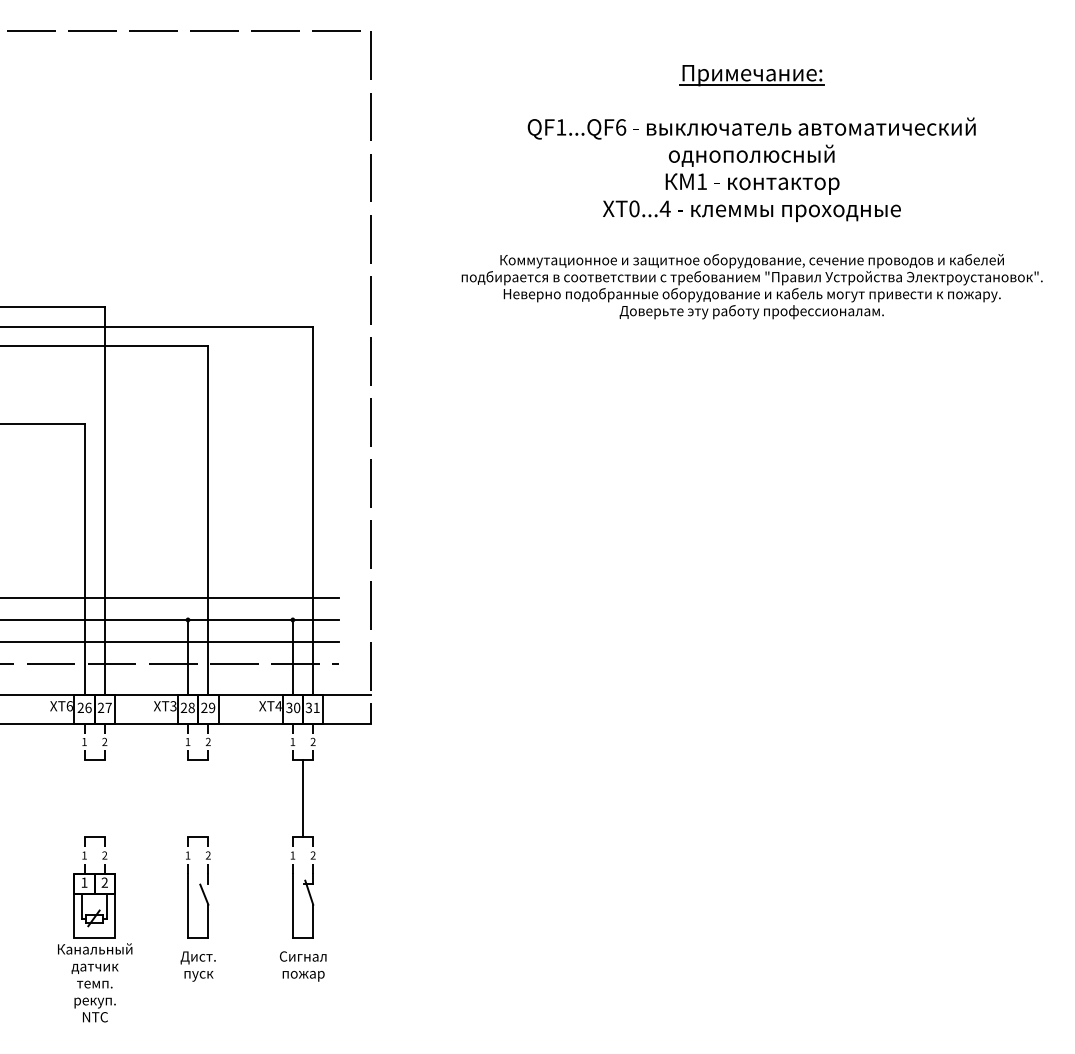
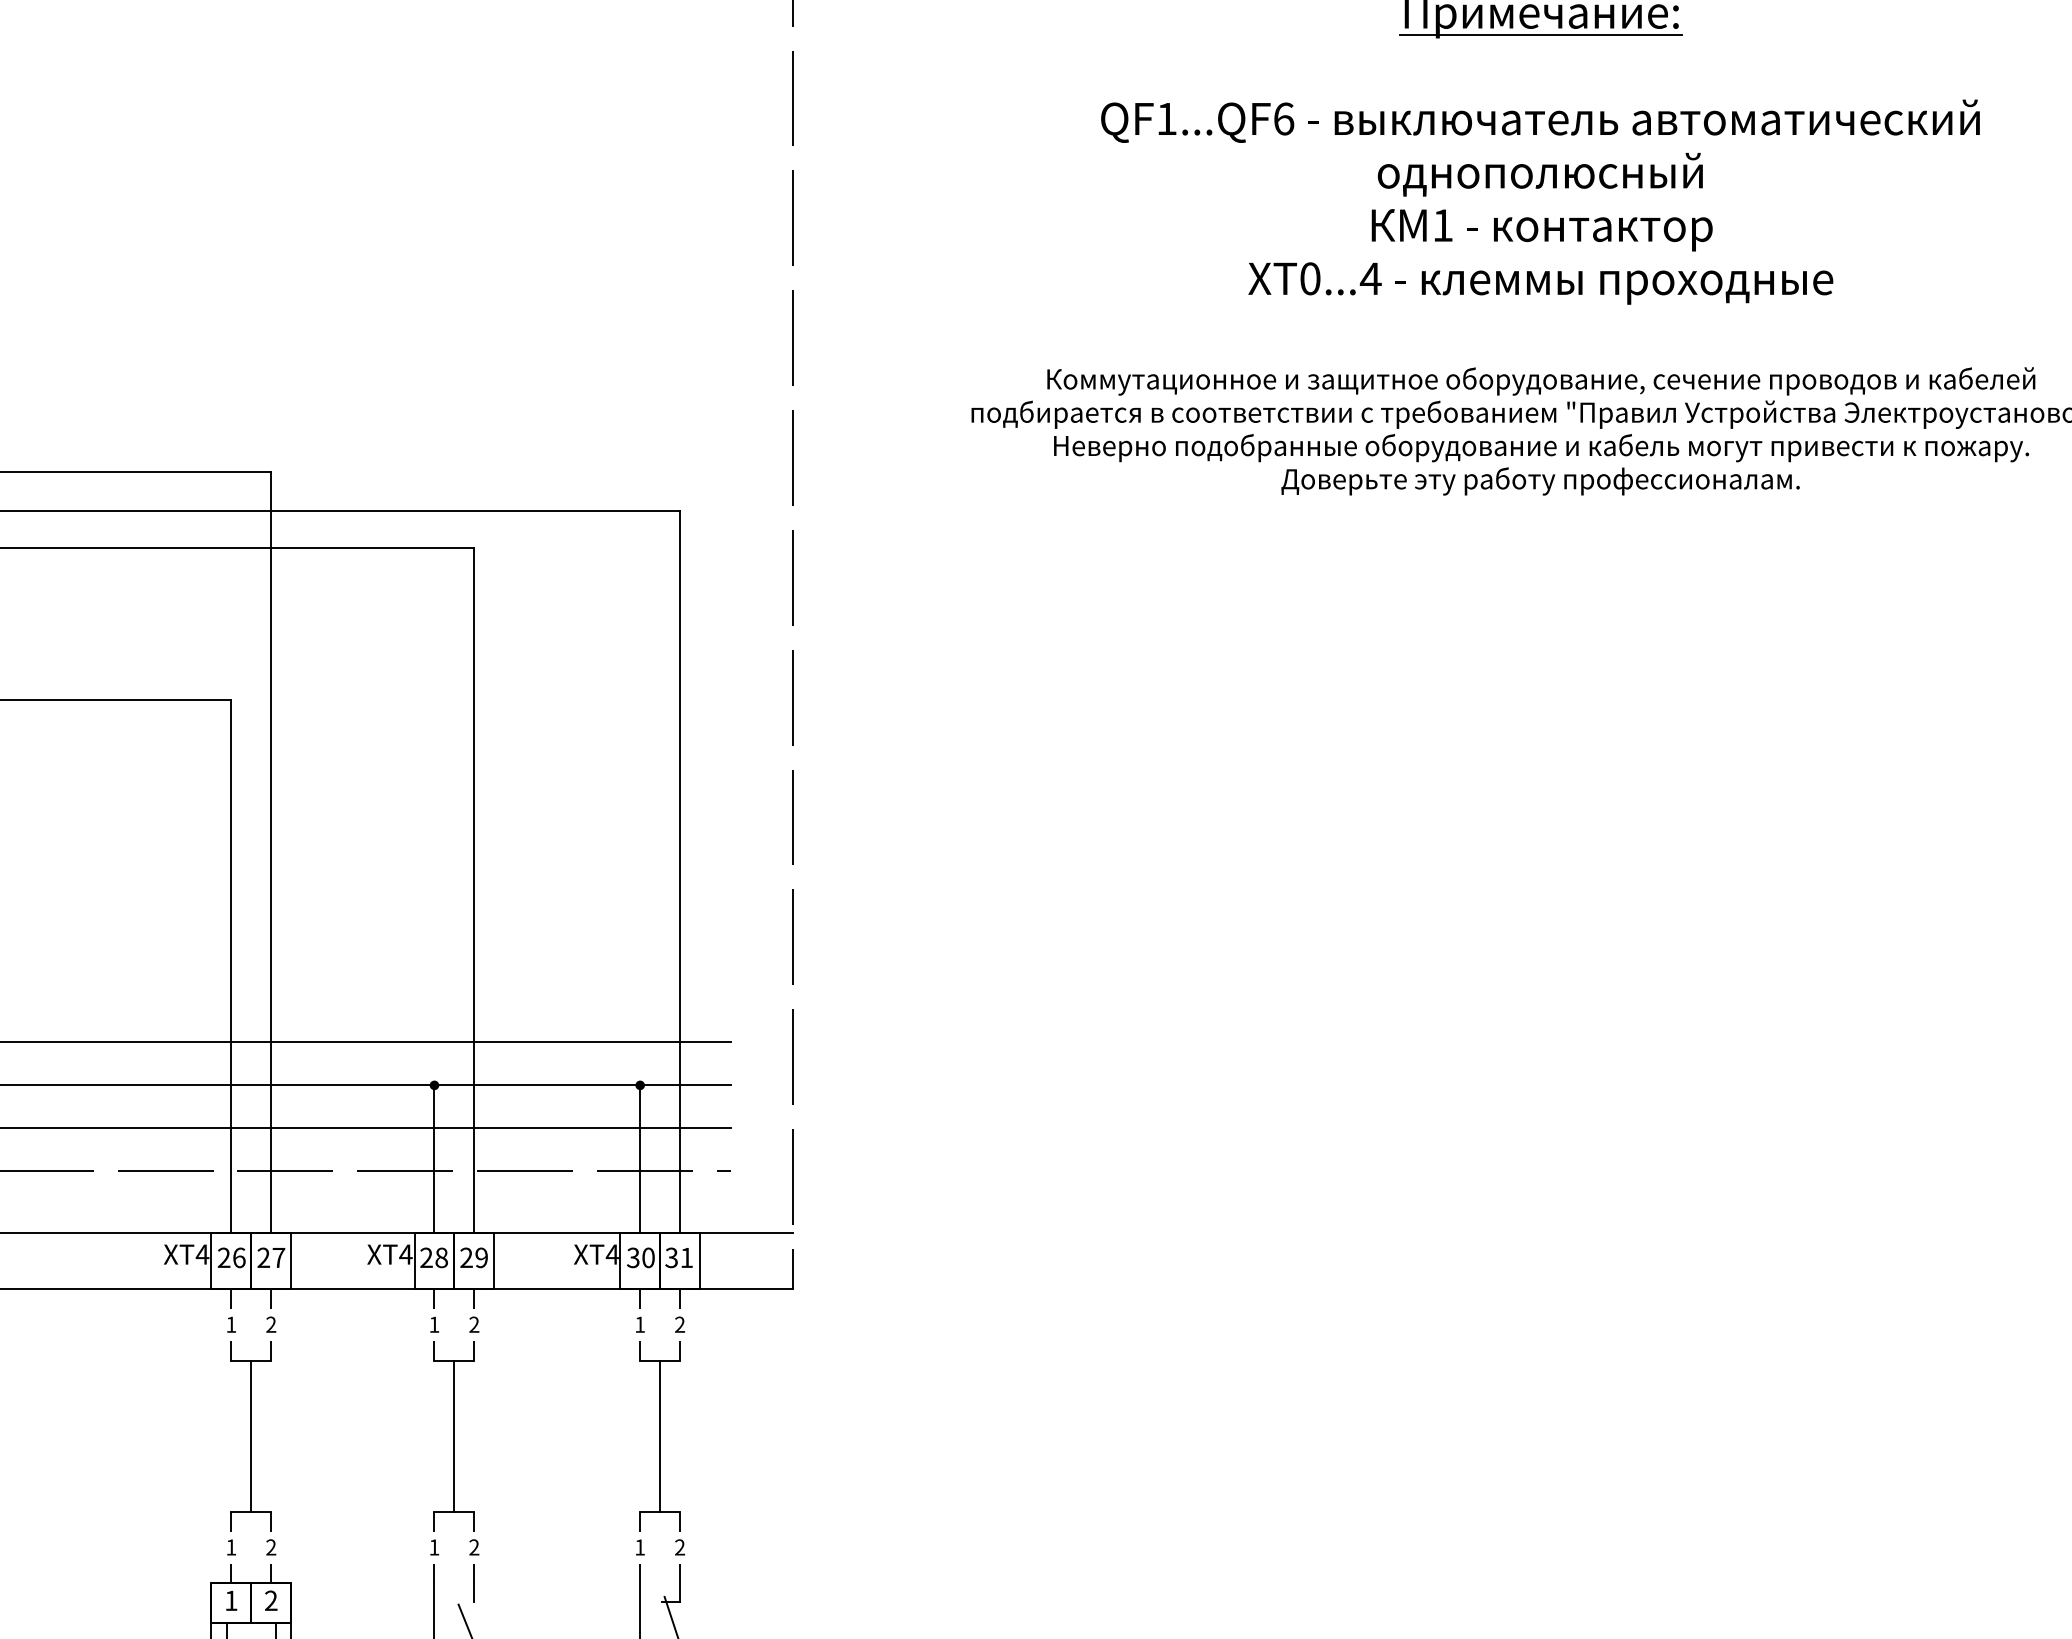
text: (69, 706) -> (201, 1255), XT6 -> XT4
text: (173, 706) -> (405, 1255), XT3 -> XT4
line: (94, 798) -> (251, 1435), added
line: (198, 798) -> (455, 1435), added

